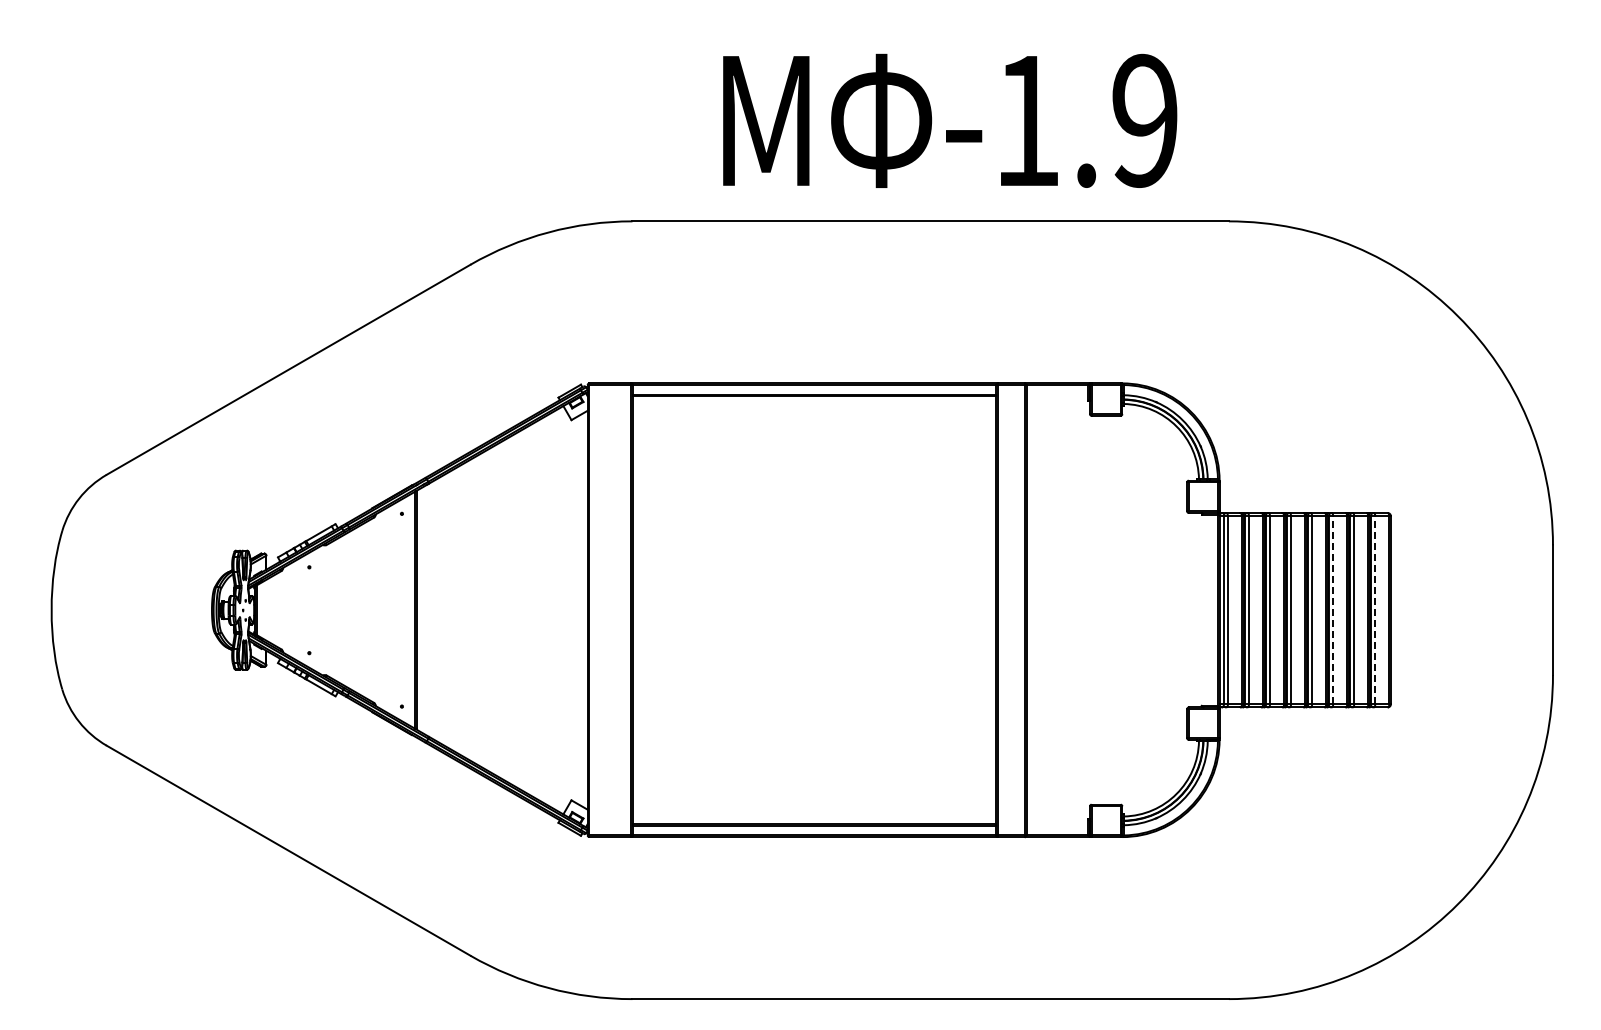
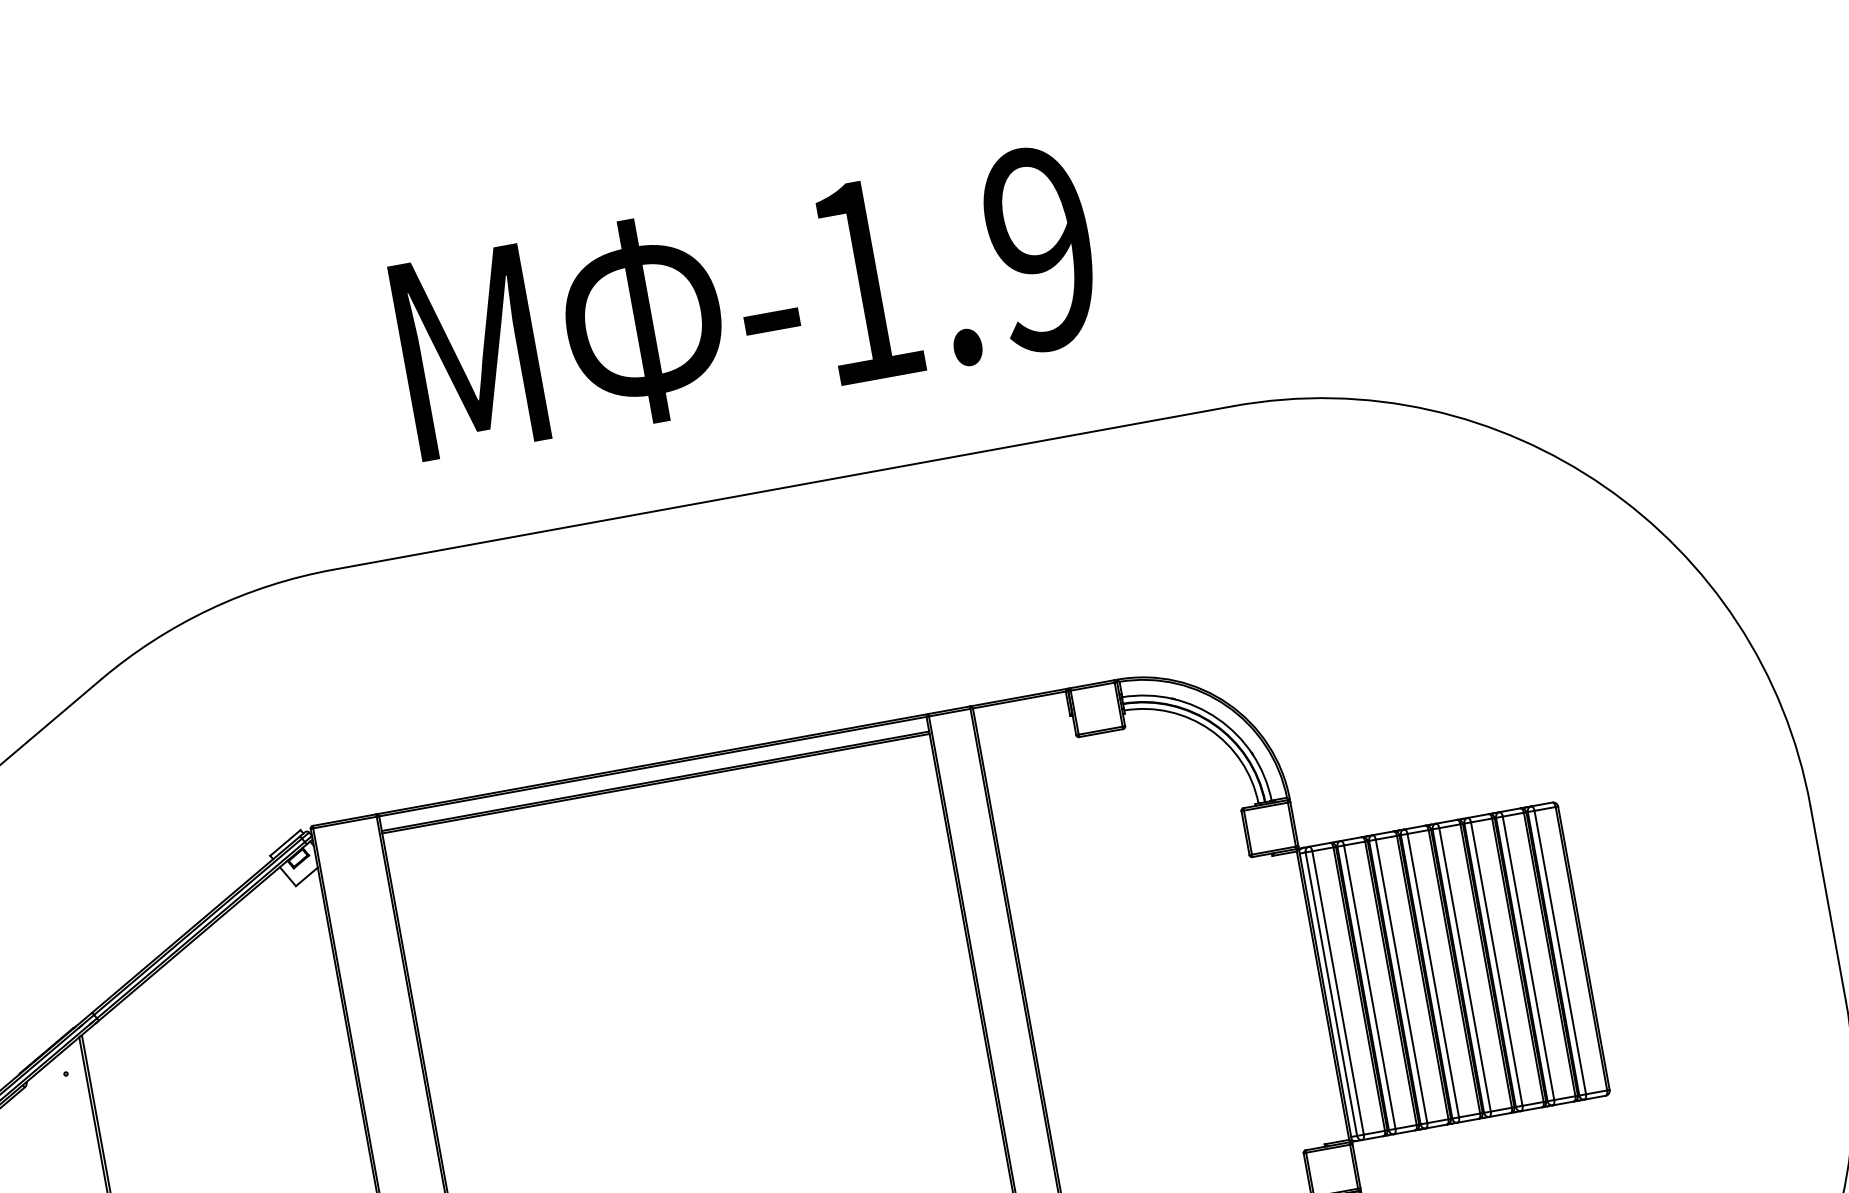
text: (950, 120) -> (747, 301), moved
line: (1333, 610) -> (1497, 964), dashed -> solid
line: (1375, 610) -> (1560, 952), dashed -> solid

